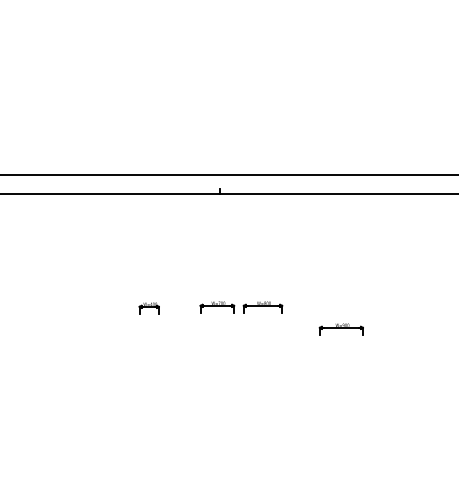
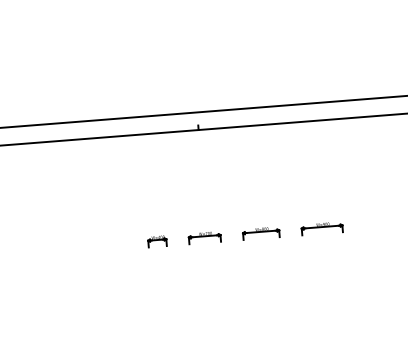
part: (262, 307) -> (260, 233), moved
part: (148, 308) -> (156, 241), moved
part: (340, 329) -> (321, 228), moved

